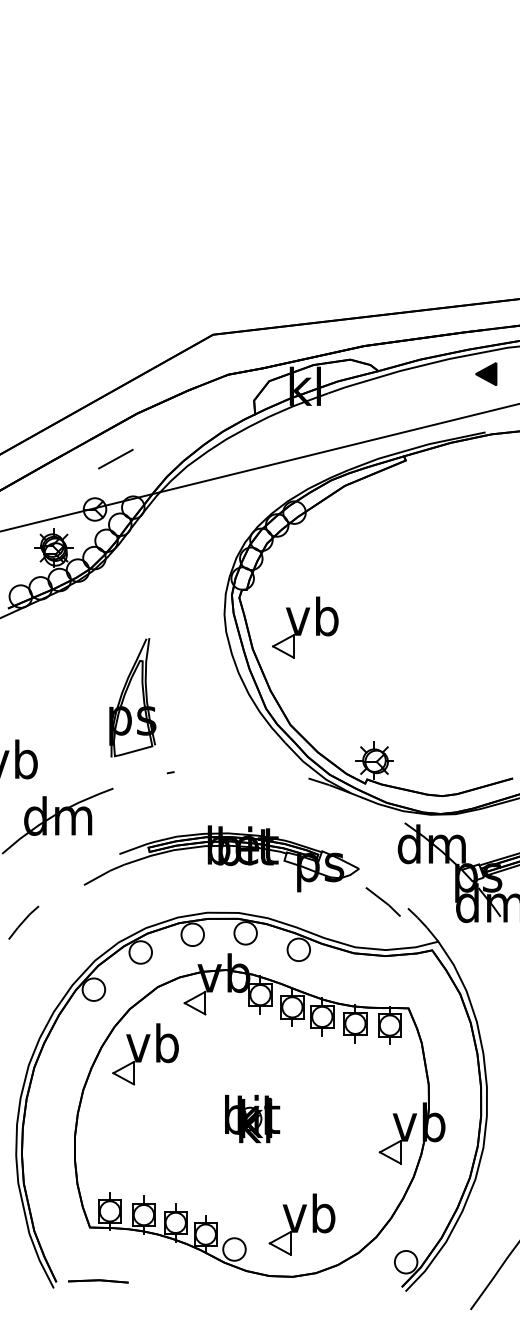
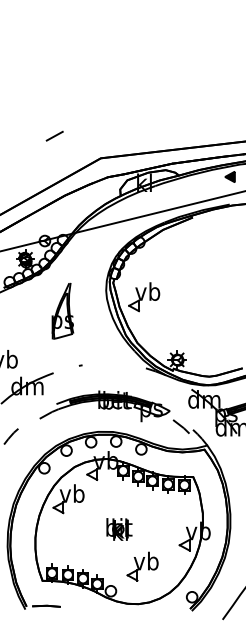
line: (115, 457) -> (54, 135), moved
part: (132, 696) -> (62, 310), moved
part: (301, 1224) -> (142, 566), moved

